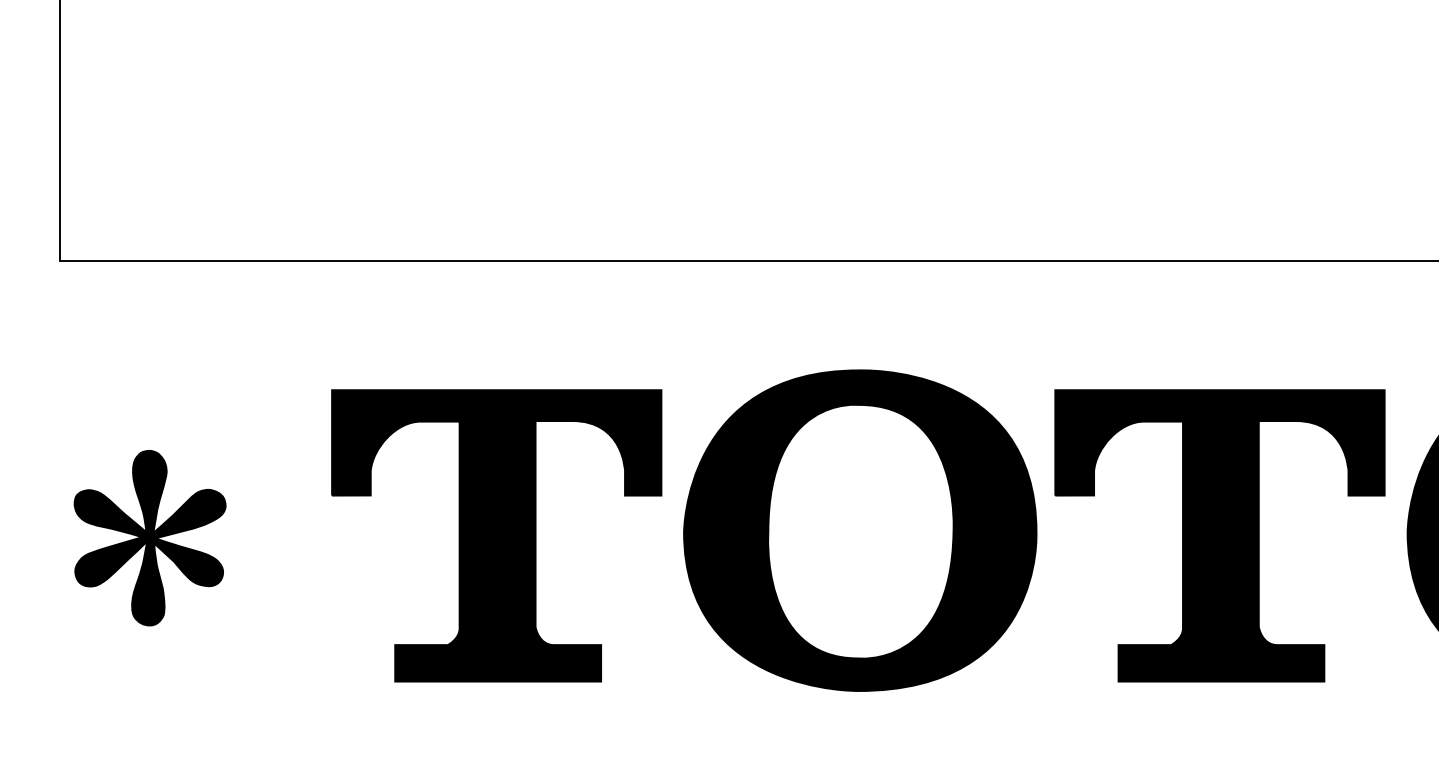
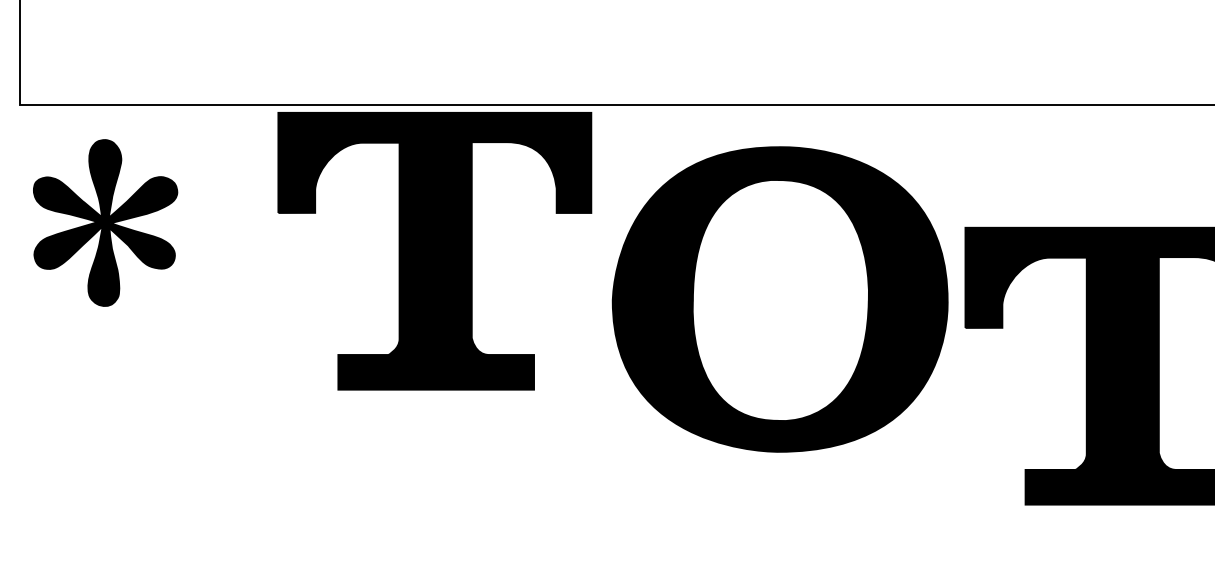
part: (860, 530) -> (780, 299), moved
part: (496, 535) -> (434, 250), moved
part: (149, 538) -> (104, 223), moved

